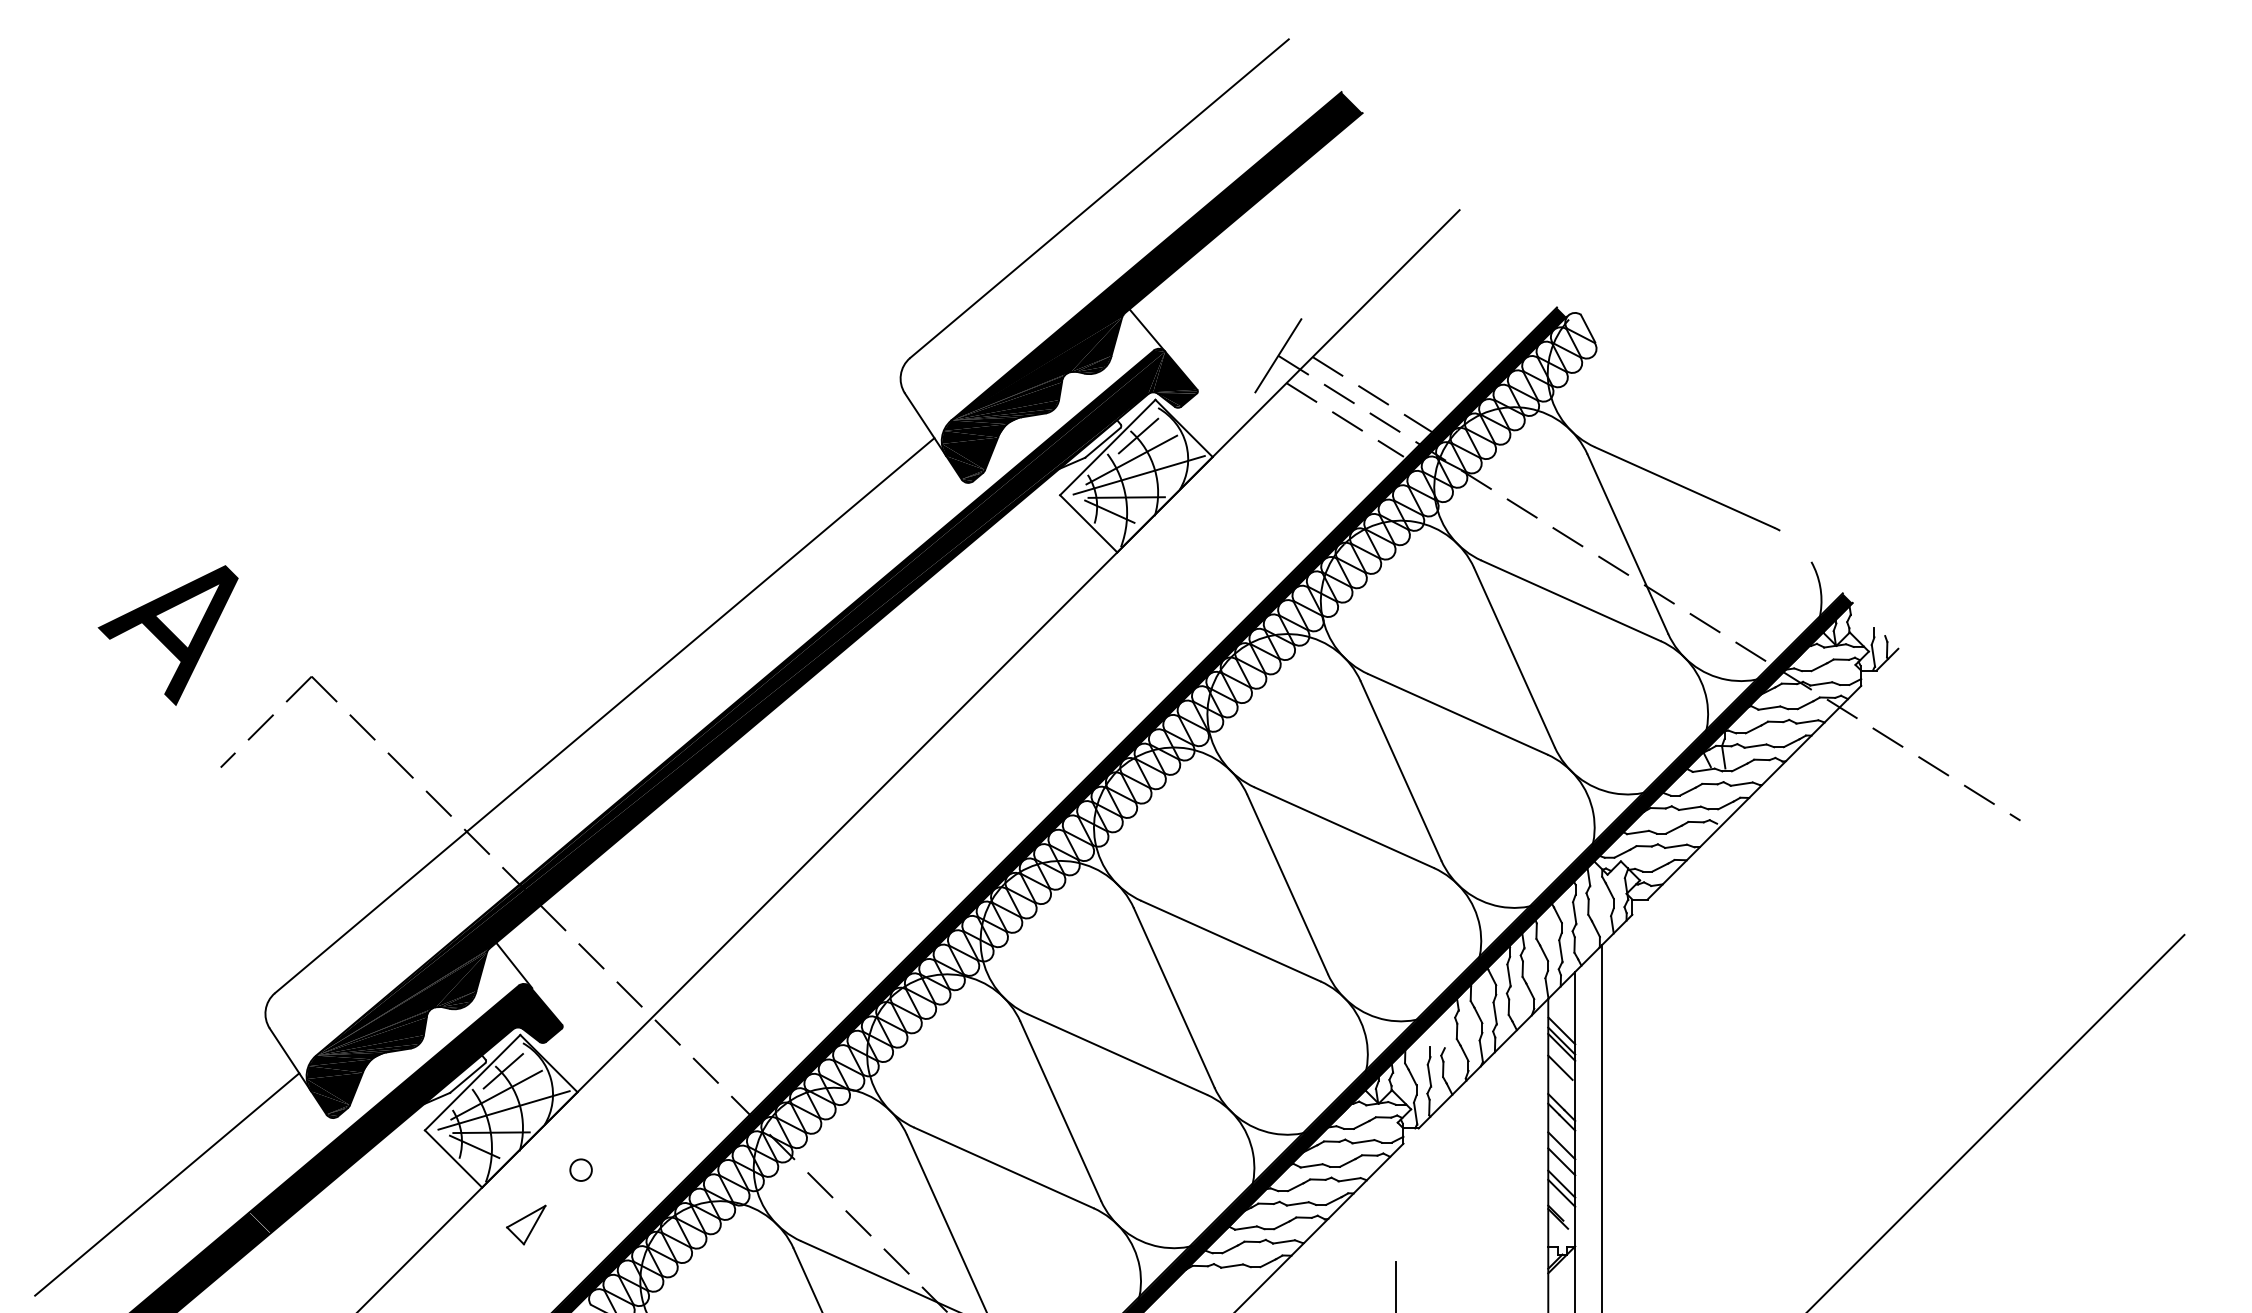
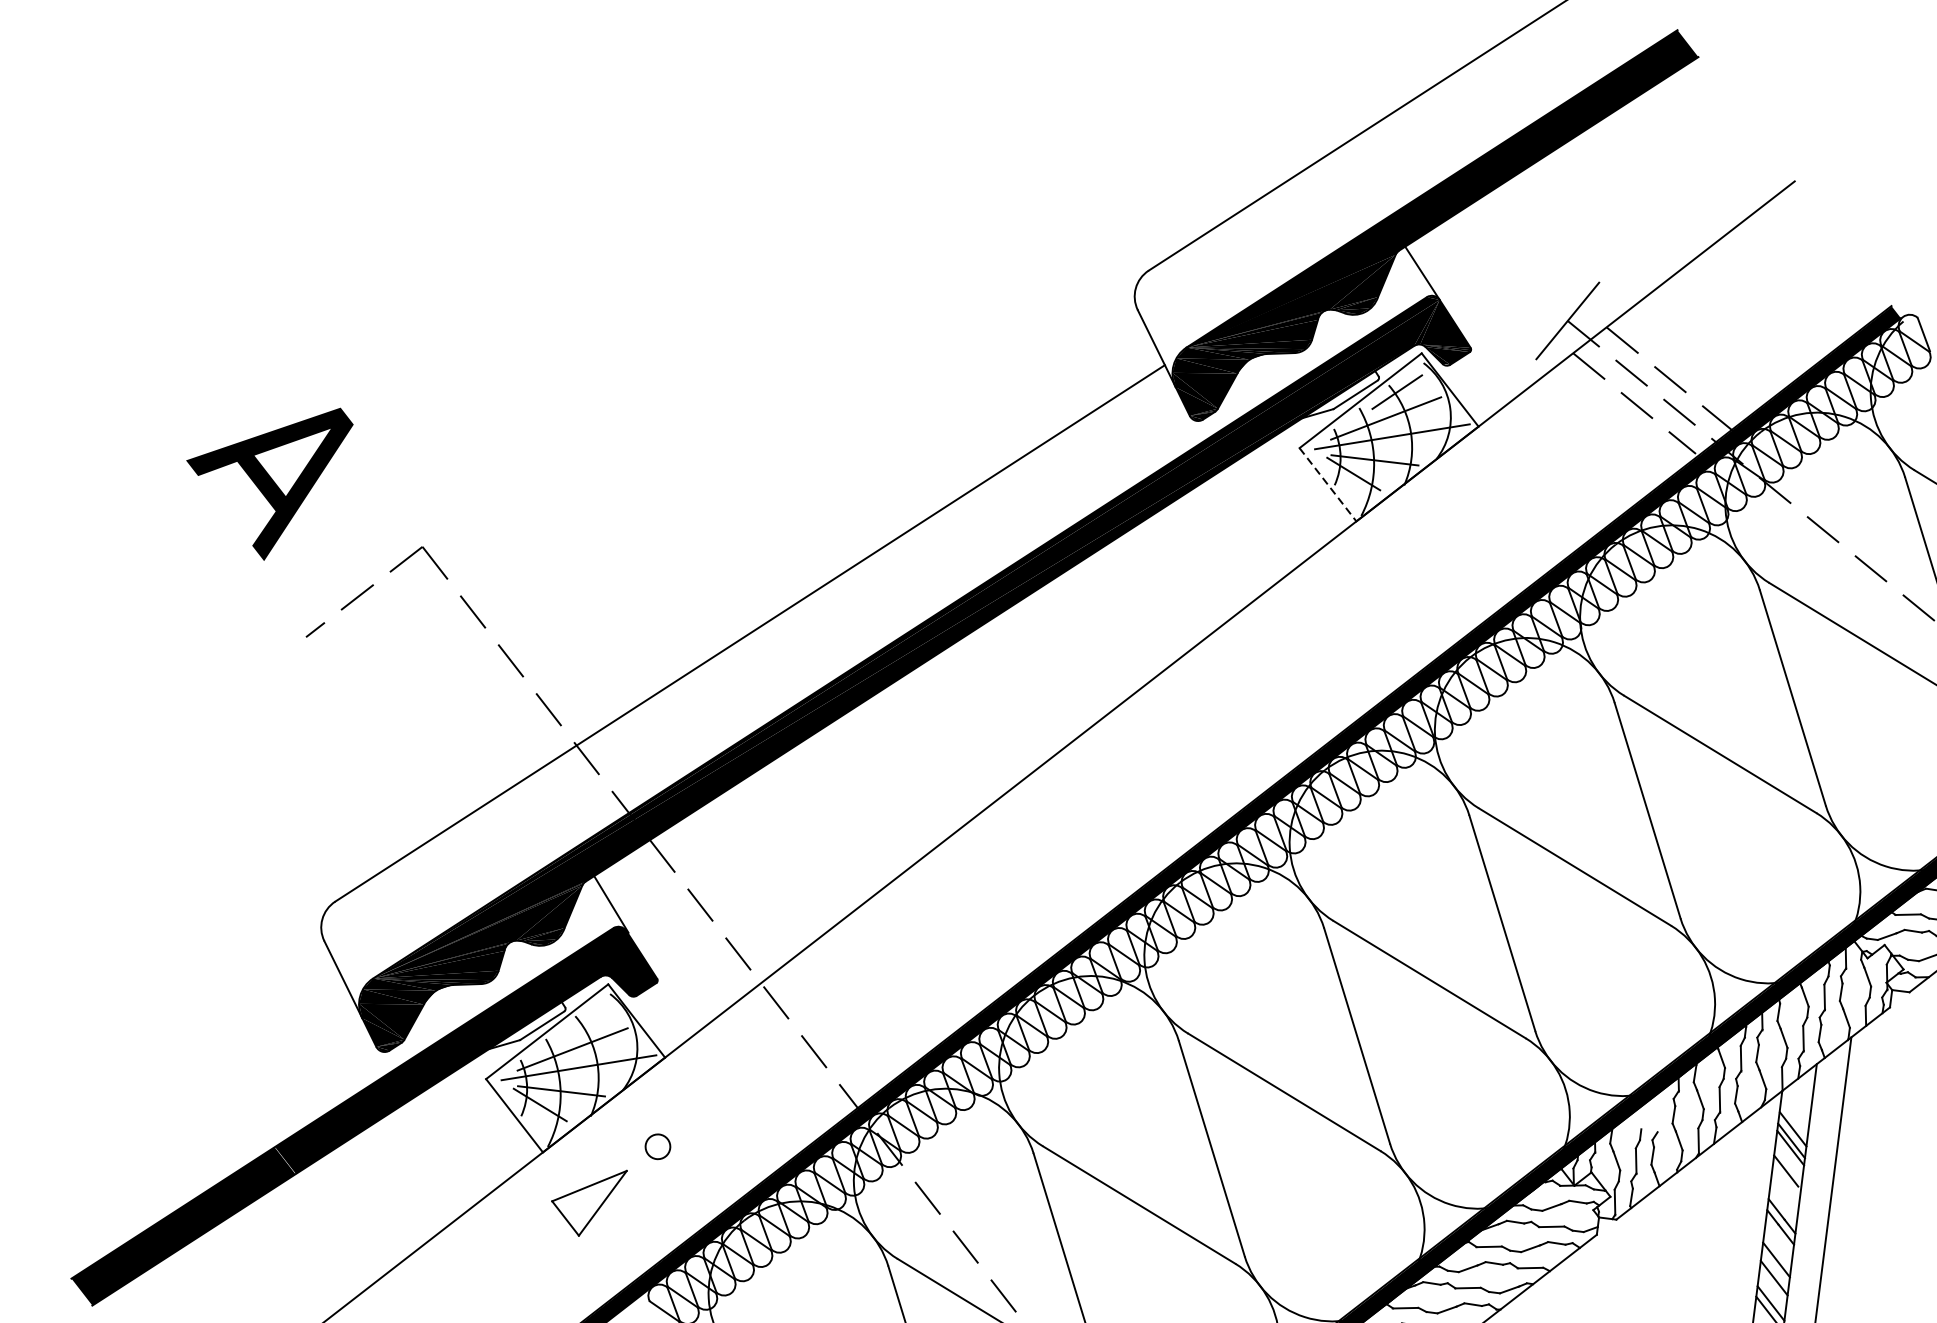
line: (1089, 524) -> (1328, 485), solid -> dashed
line: (503, 1071) -> (583, 1023), removed
line: (167, 1184) -> (185, 1103), removed
part: (526, 1224) -> (588, 1200), size x1.6

